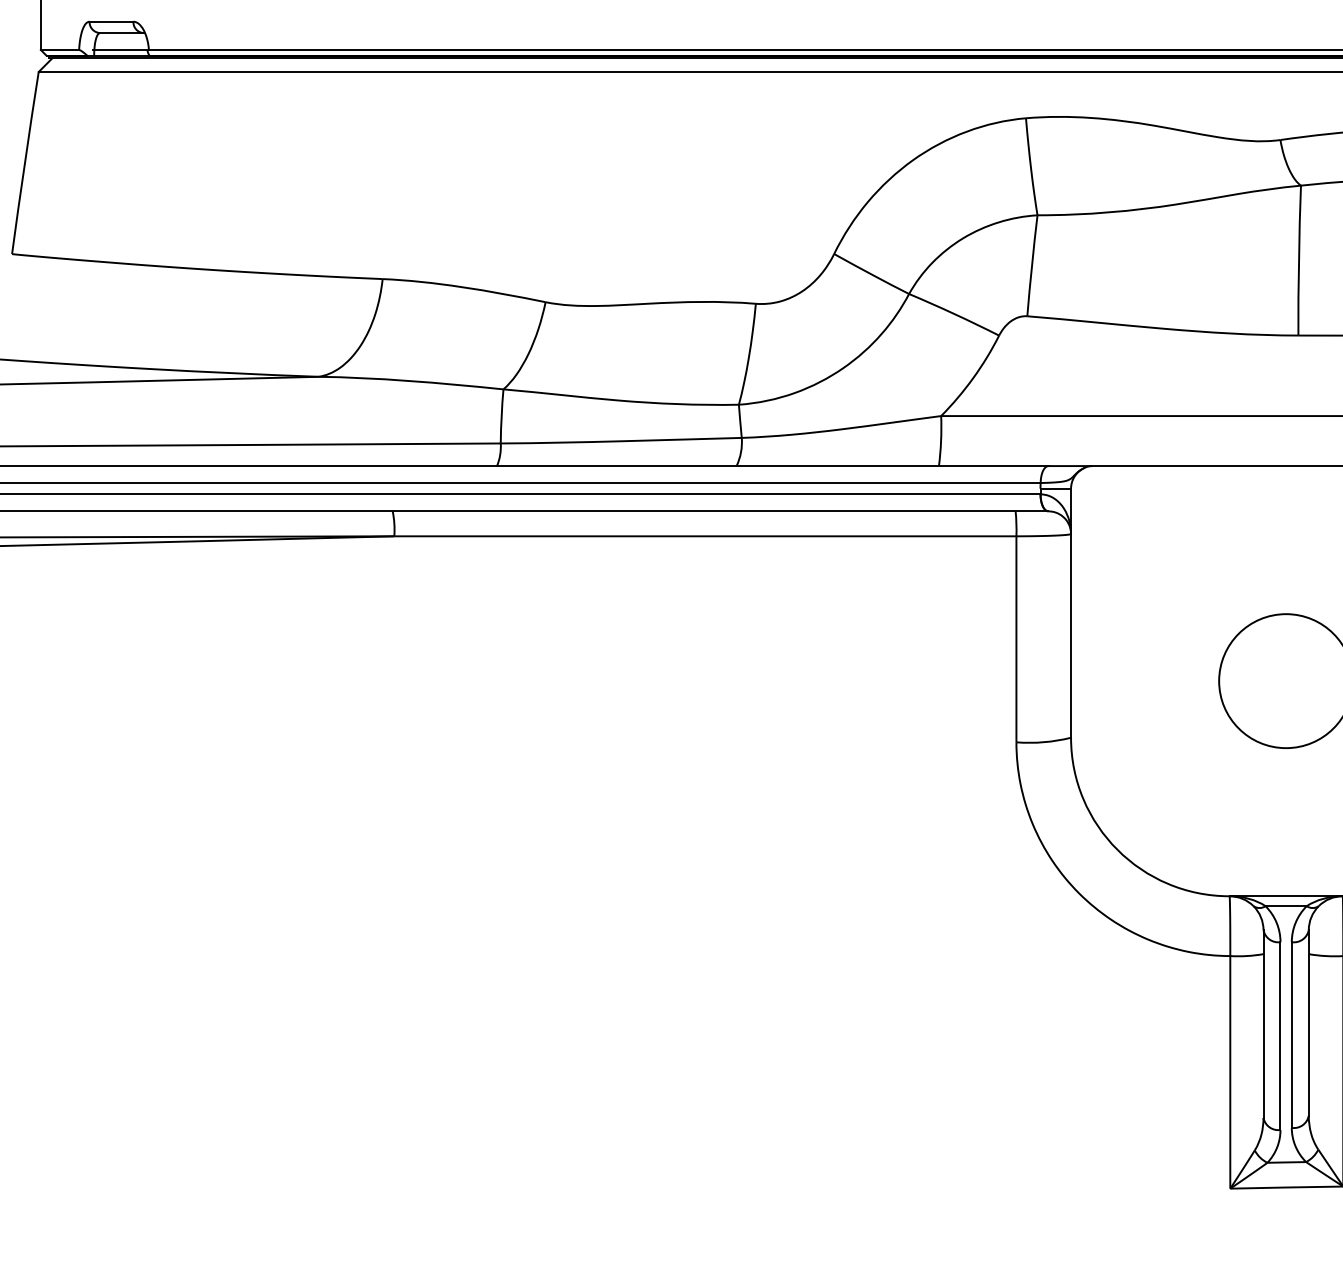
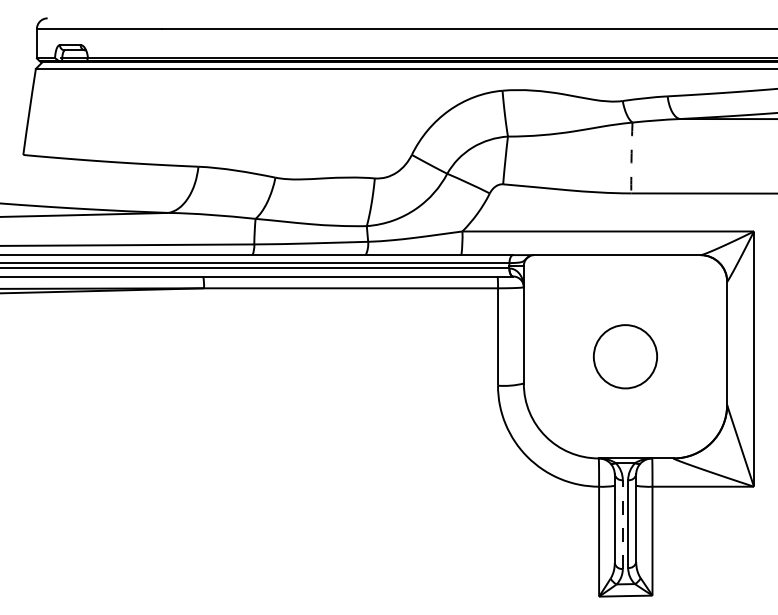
arc: (1298, 261) -> (631, 158), solid -> dashed
line: (1279, 1036) -> (622, 524), solid -> dashed

